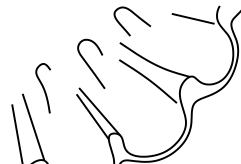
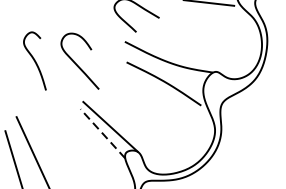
curve: (89, 65) -> (77, 63), moved
curve: (42, 88) -> (33, 61), moved
line: (92, 116) -> (102, 133), solid -> dashed

